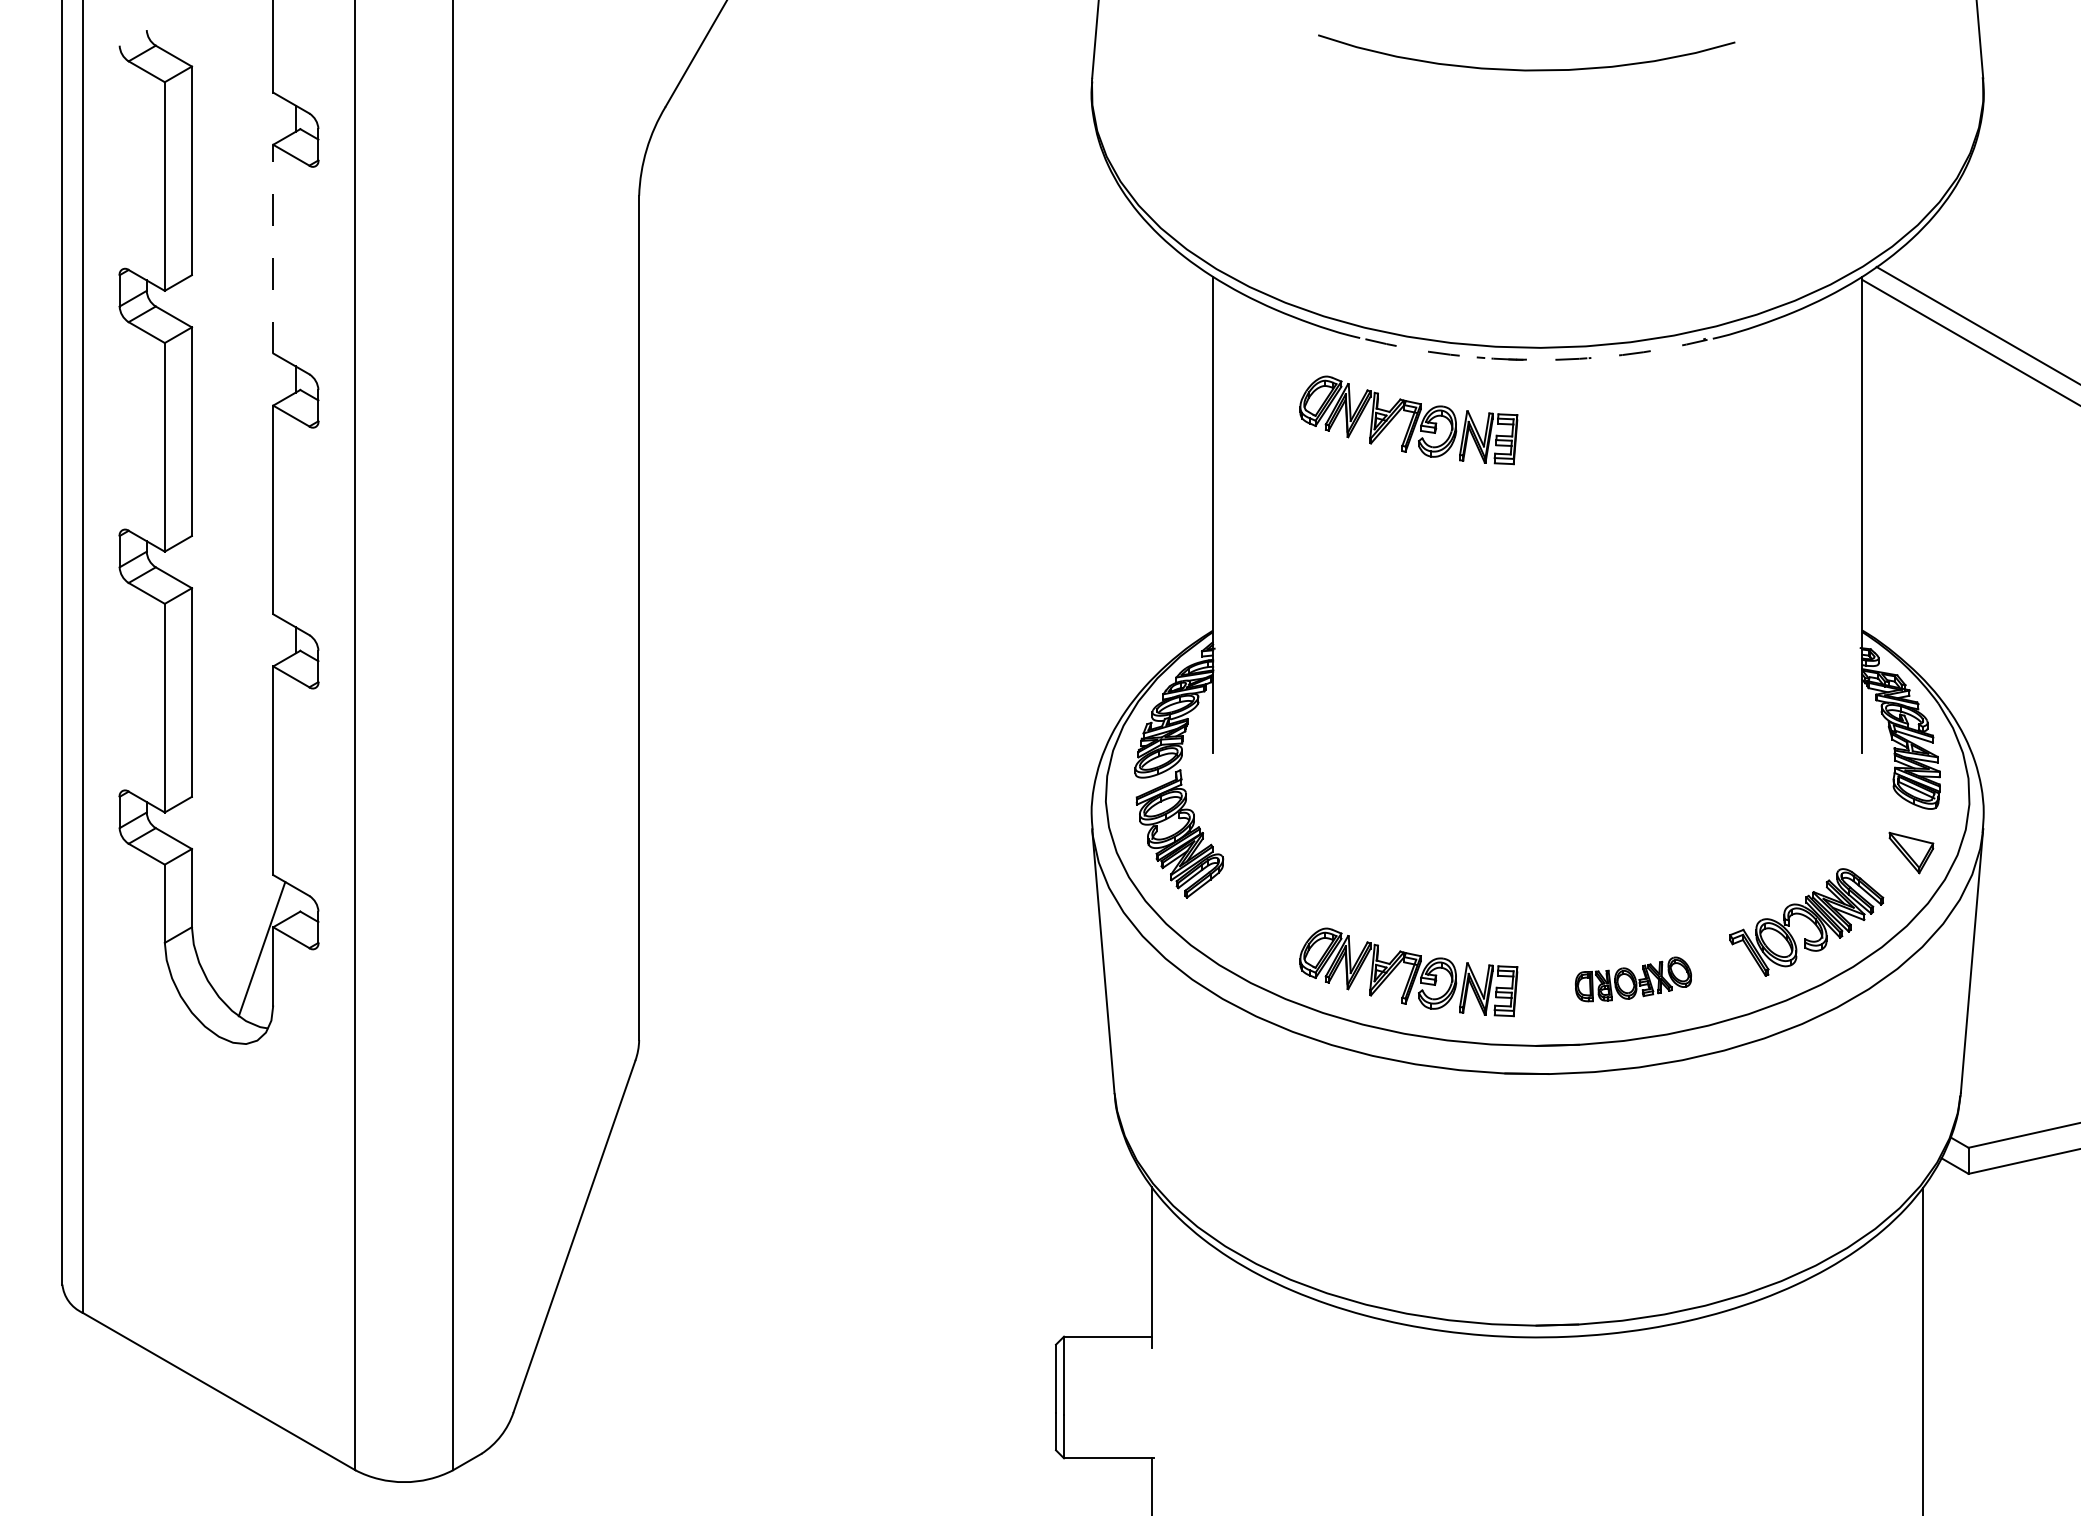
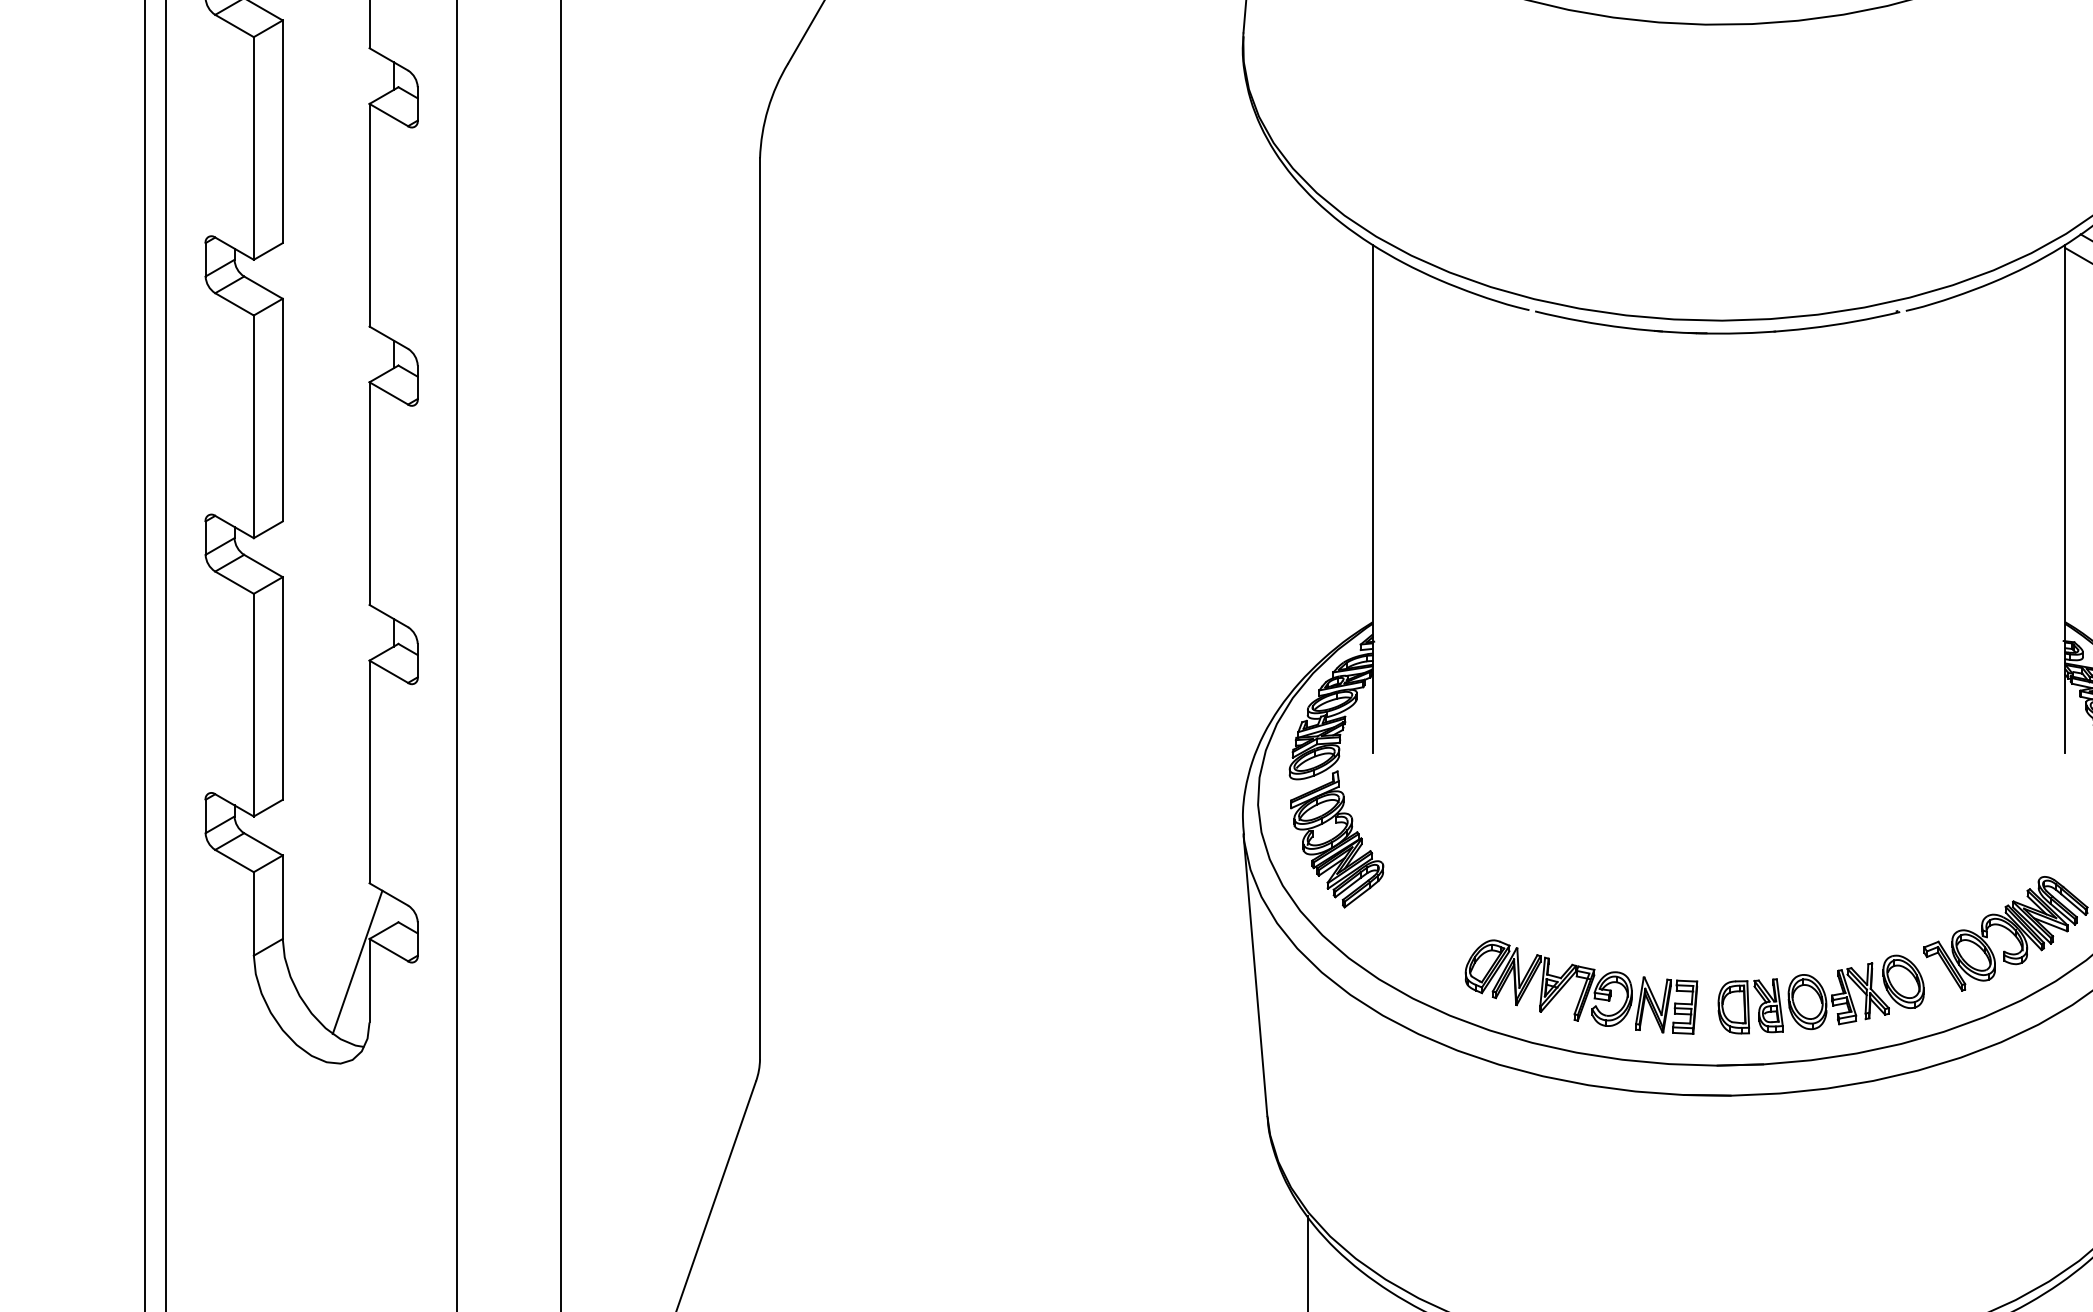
line: (273, 248) -> (369, 214), dashed -> solid
arc: (1536, 360) -> (1717, 334), dashed -> solid
part: (1408, 420) -> (1581, 398), removed
part: (1633, 979) -> (1821, 994), size x1.67

